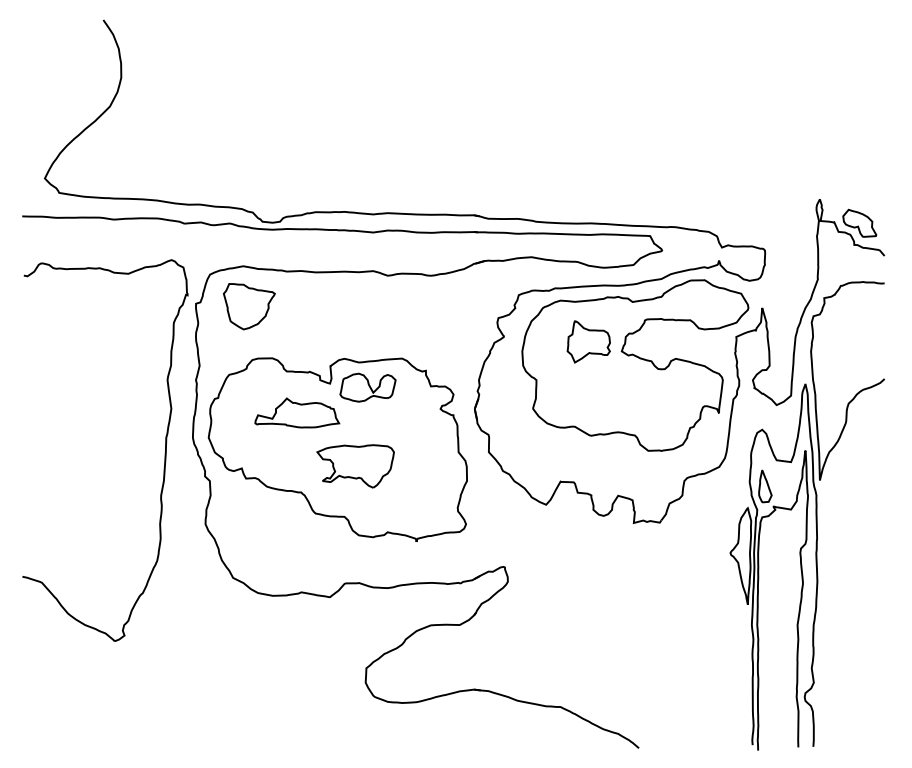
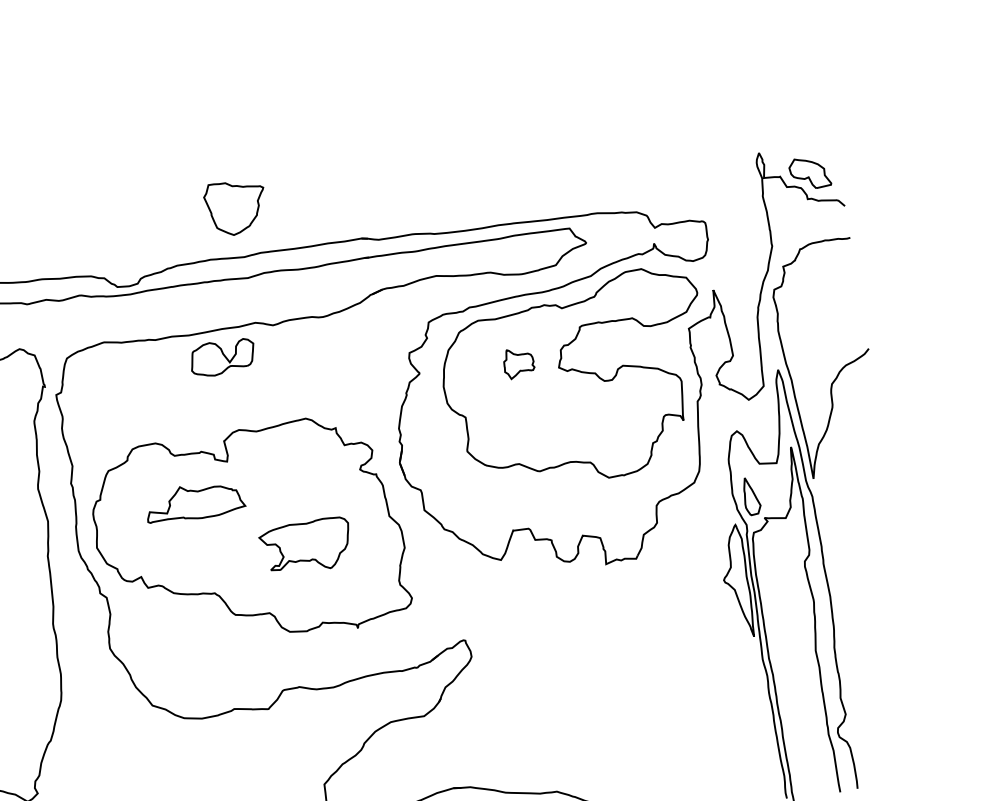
part: (249, 306) -> (236, 207), moved
part: (588, 341) -> (518, 362), size x0.6
part: (367, 387) -> (222, 357), moved
part: (355, 466) -> (306, 547), moved

